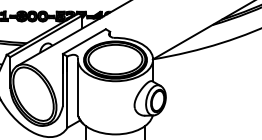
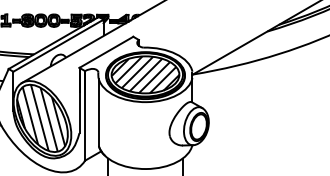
hatch: (115, 59) -> (145, 74), added
hatch: (32, 93) -> (41, 117), added

